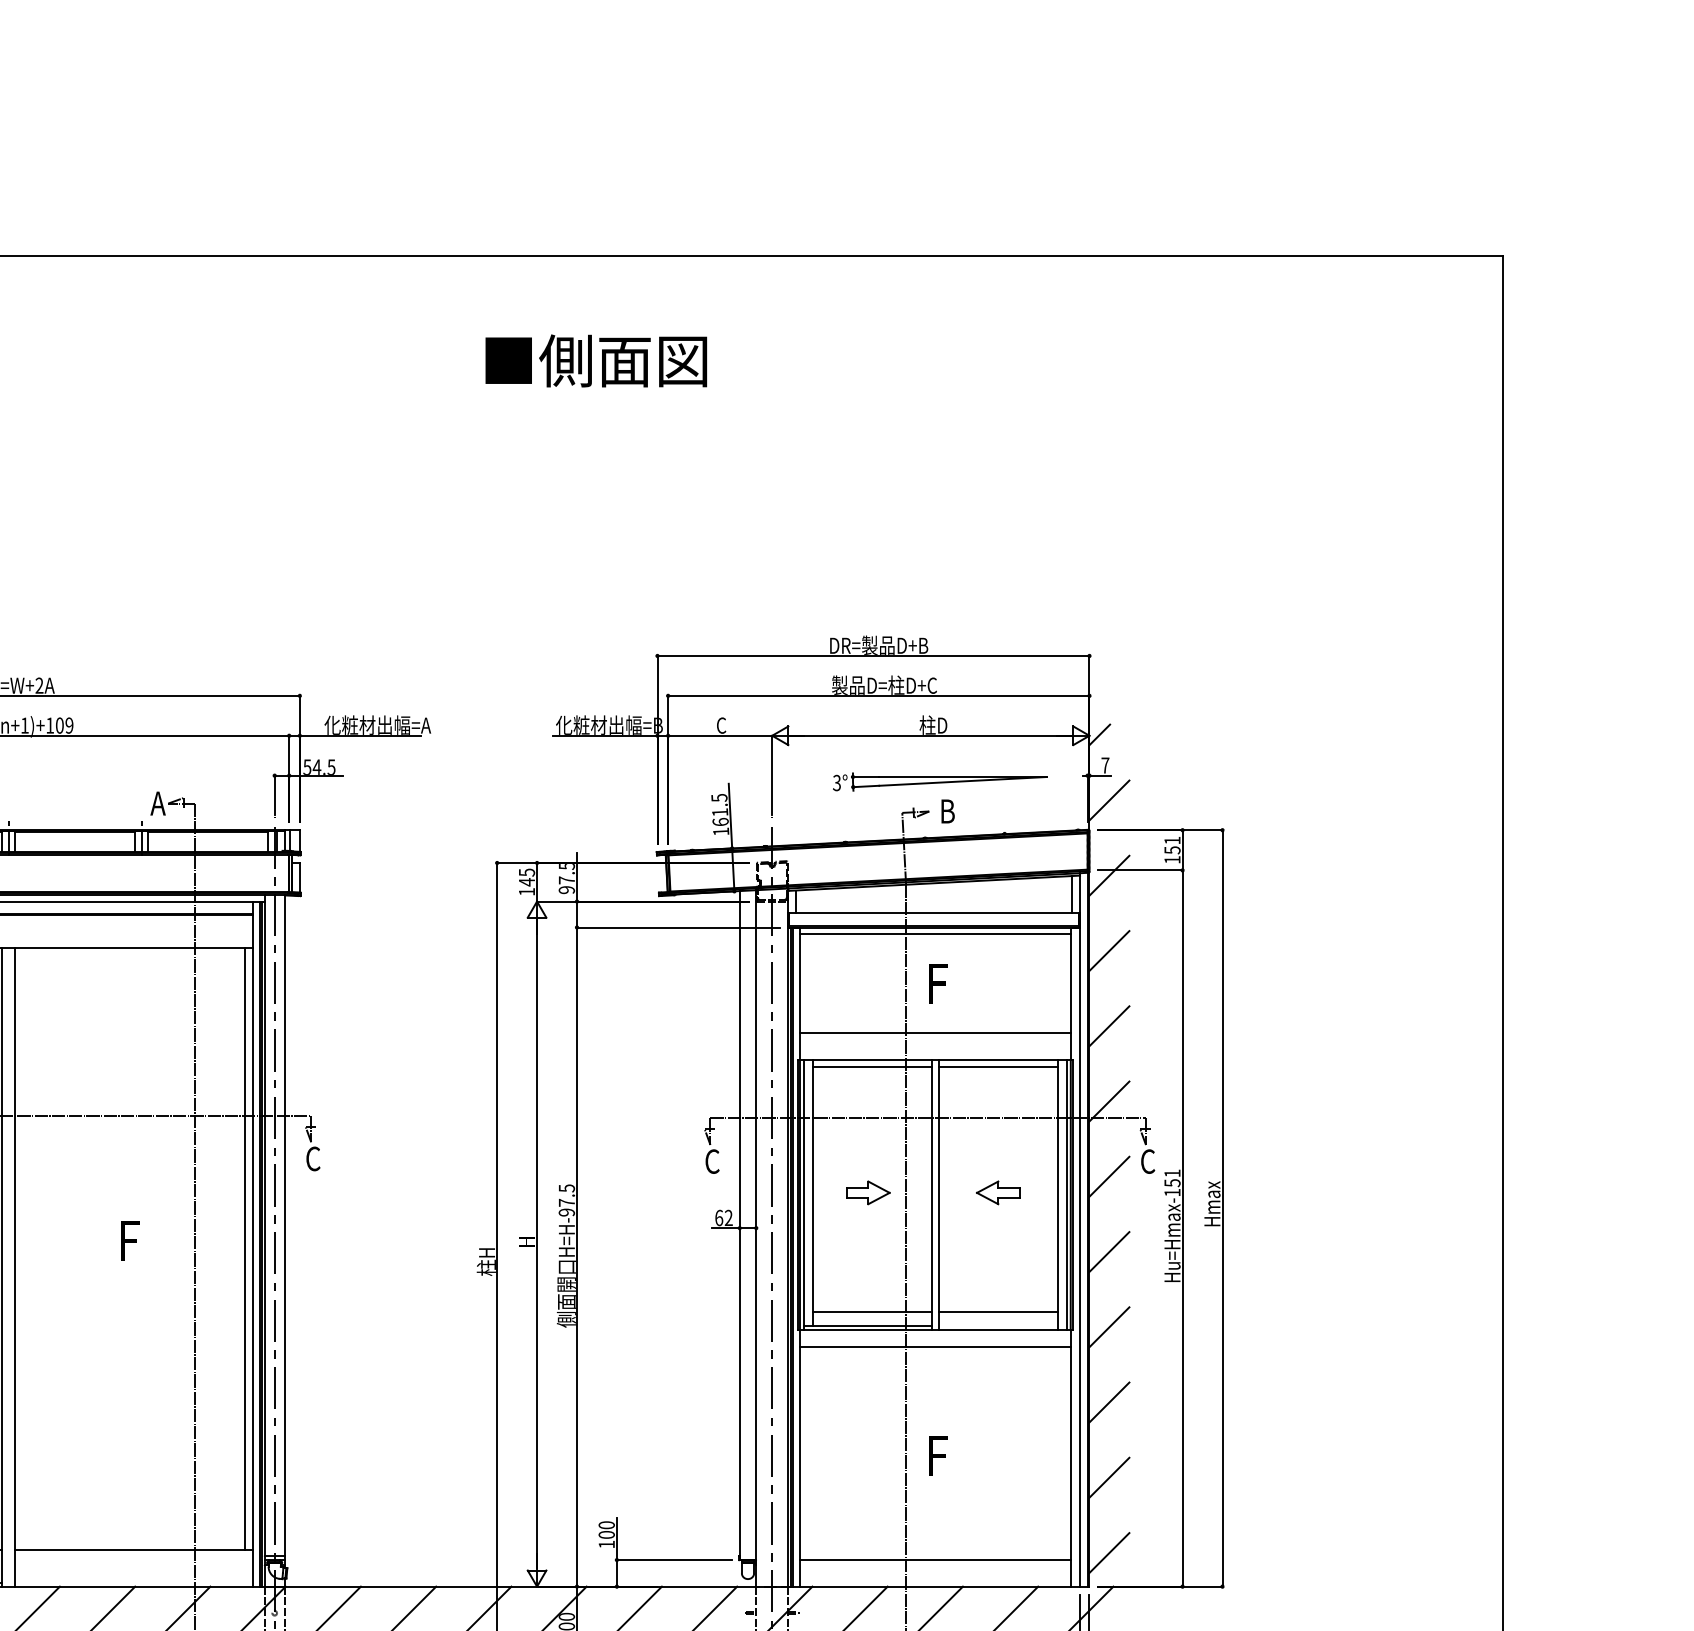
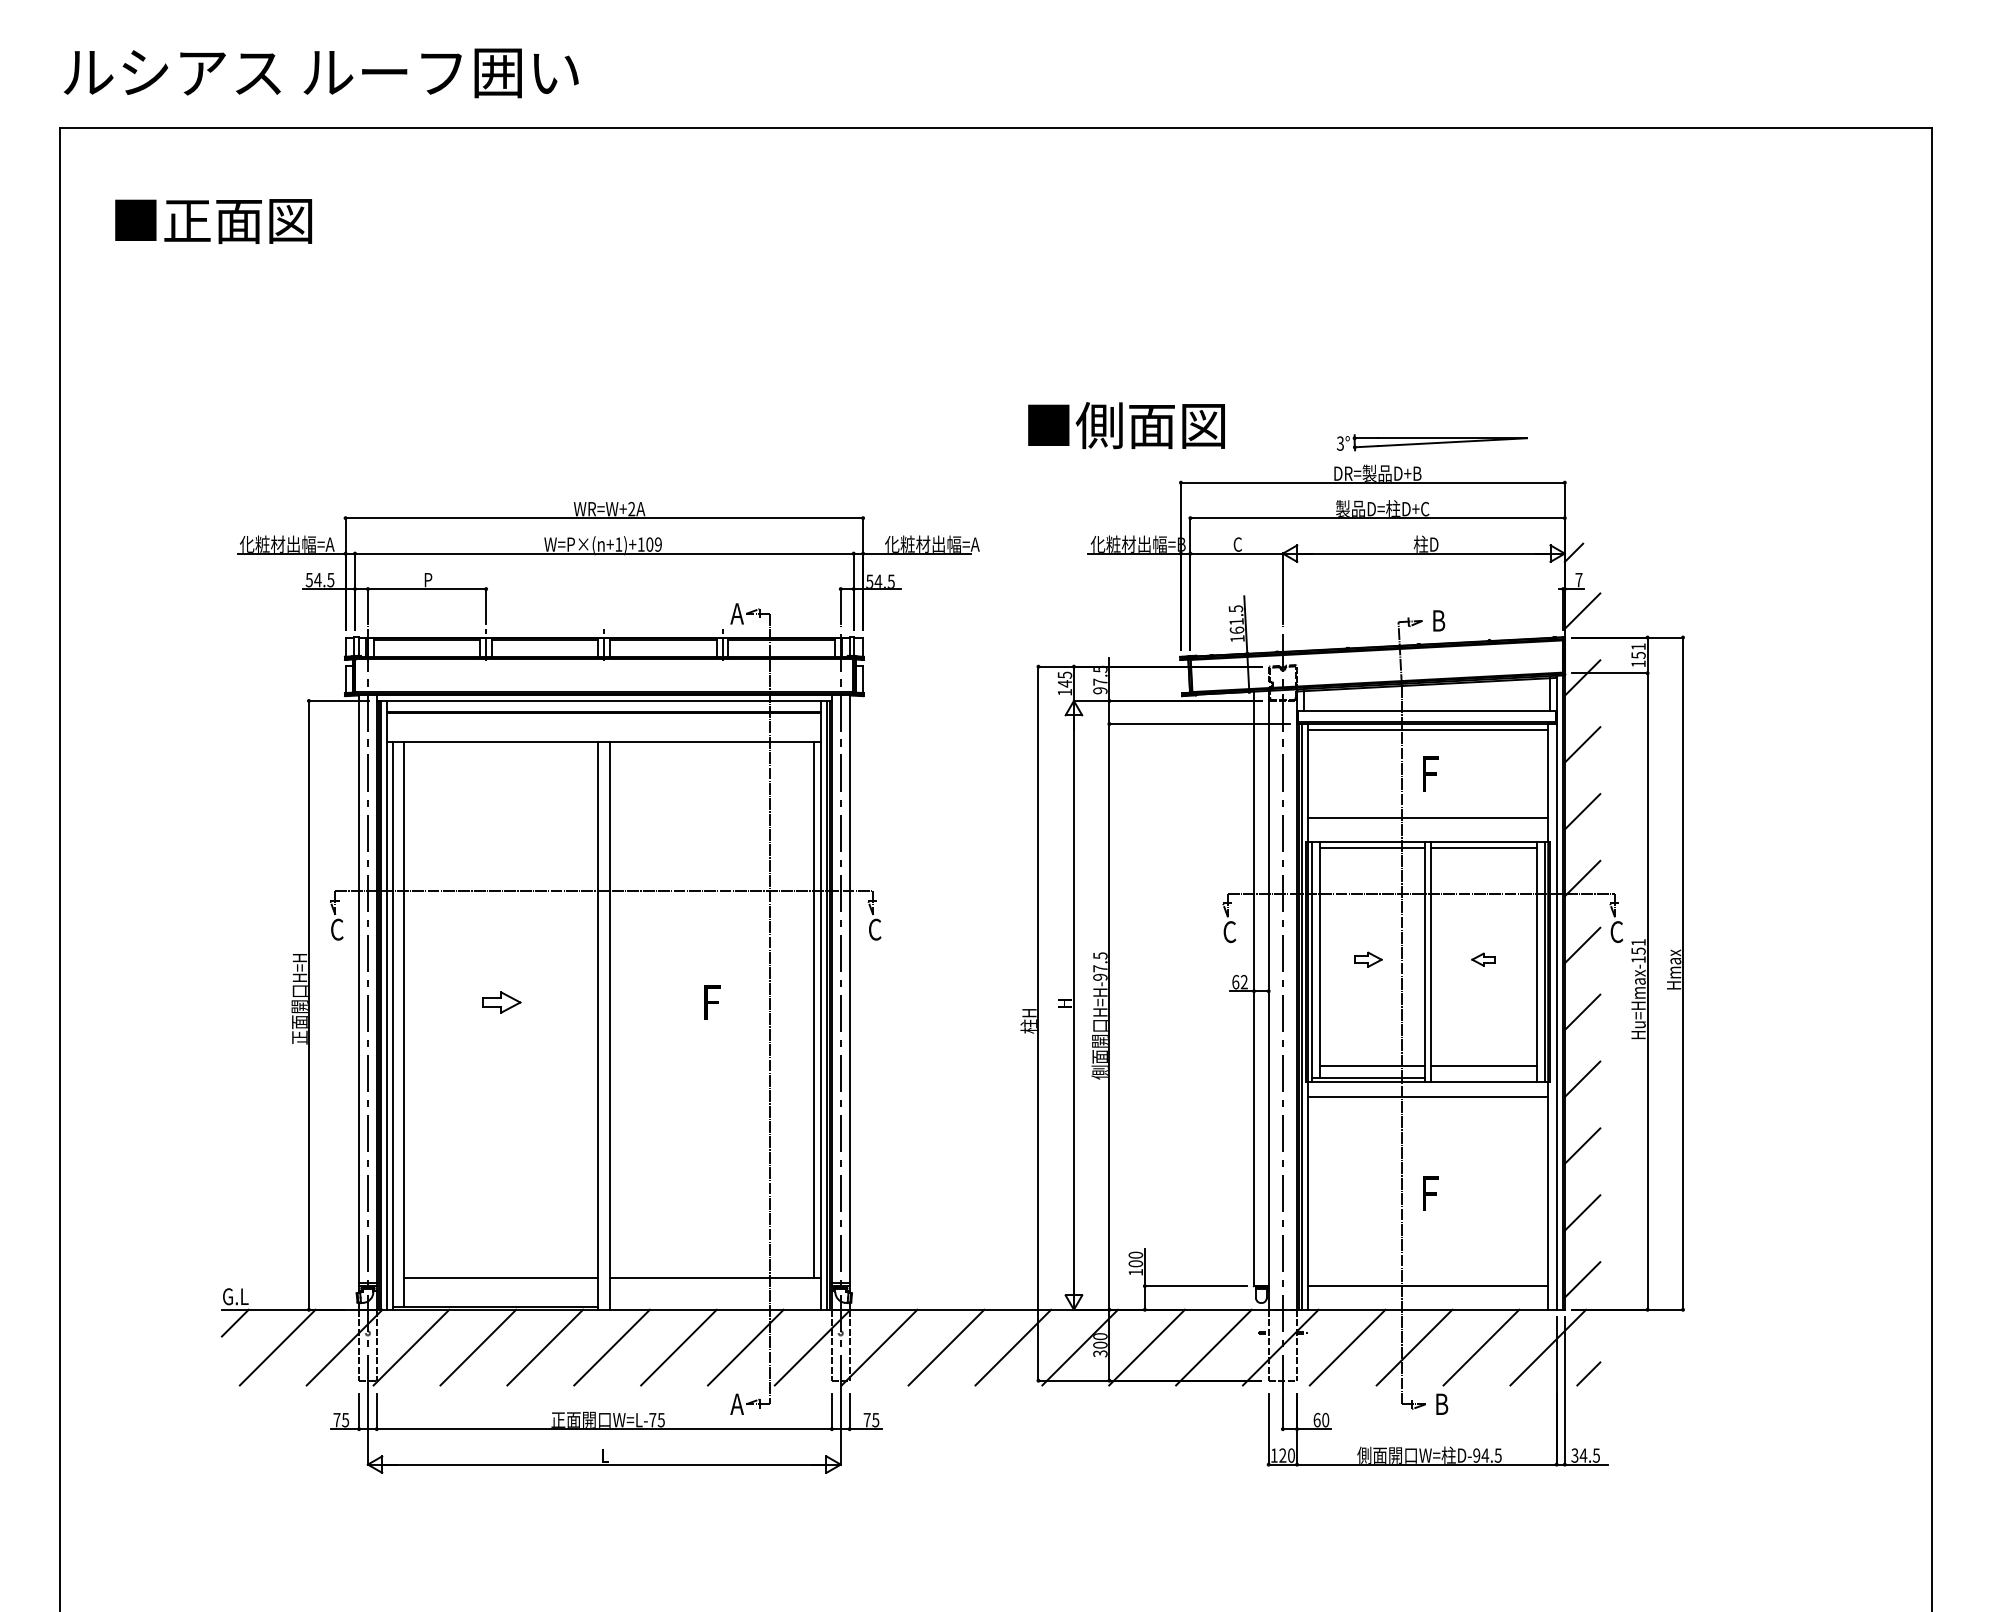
text: (596, 360) -> (1126, 425), moved
part: (940, 781) -> (1432, 442), moved
part: (868, 1192) -> (1368, 959), size x0.7
part: (997, 1192) -> (1483, 959), size x0.6

